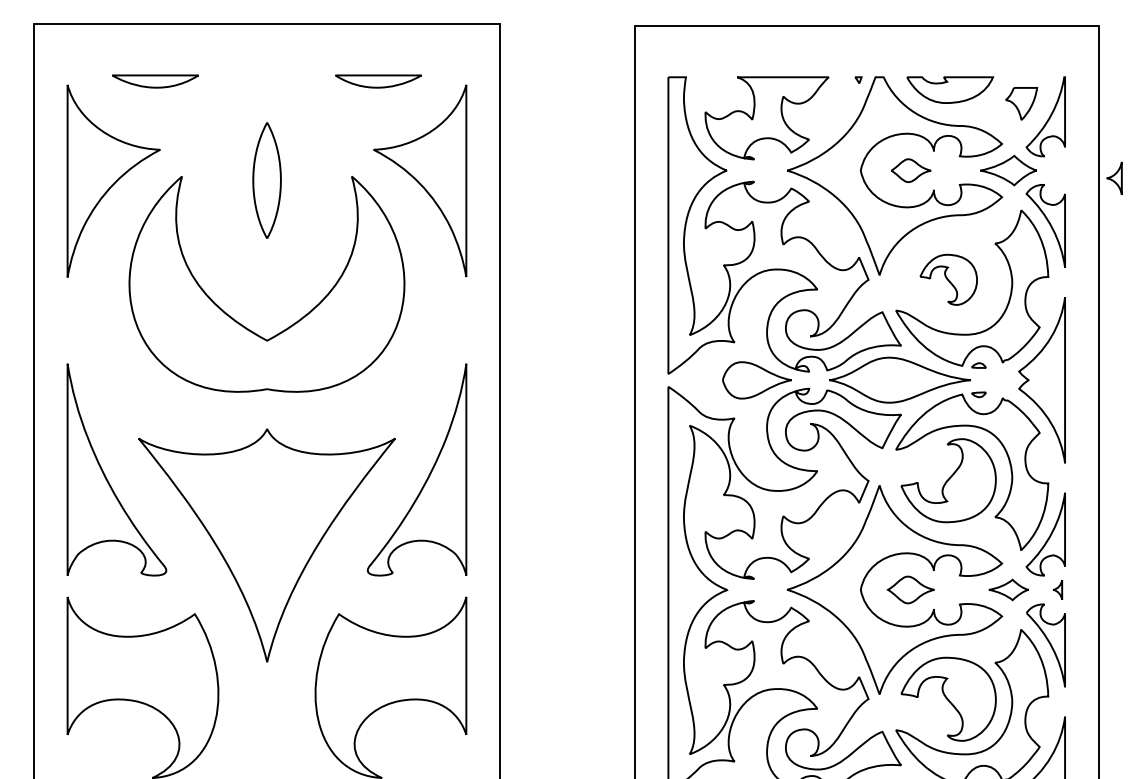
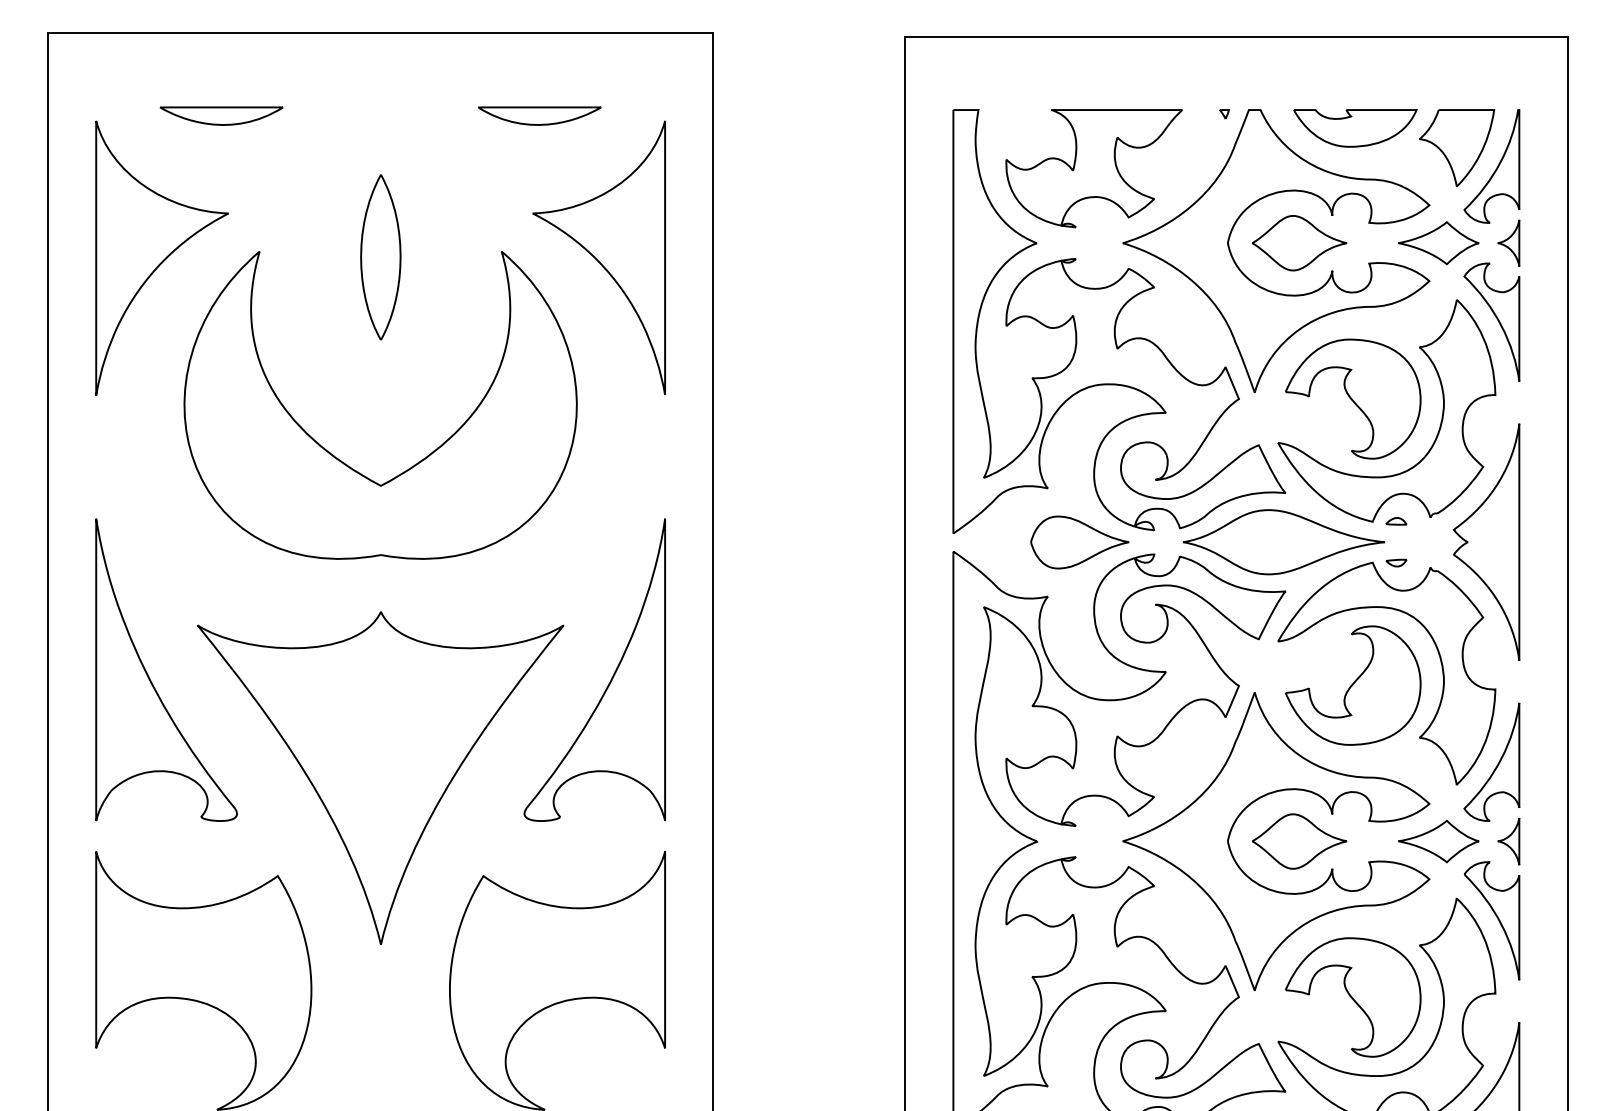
part: (1021, 103) -> (1457, 147), size x1.67
part: (910, 170) -> (1299, 243), size x1.67
part: (1114, 177) -> (1508, 242), moved
part: (948, 279) -> (1353, 398), size x1.67
part: (910, 589) -> (1299, 841), size x1.43
part: (1008, 589) -> (1438, 841), size x1.43
part: (1057, 589) -> (1508, 841), size x1.67

